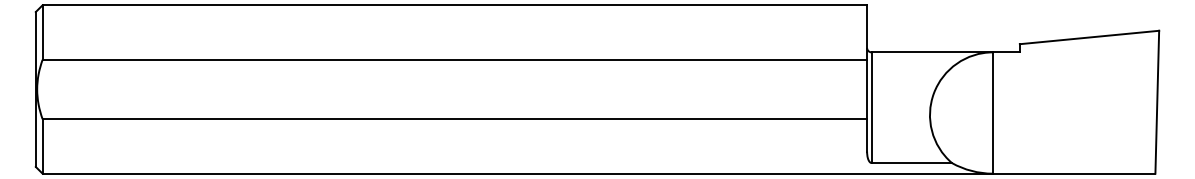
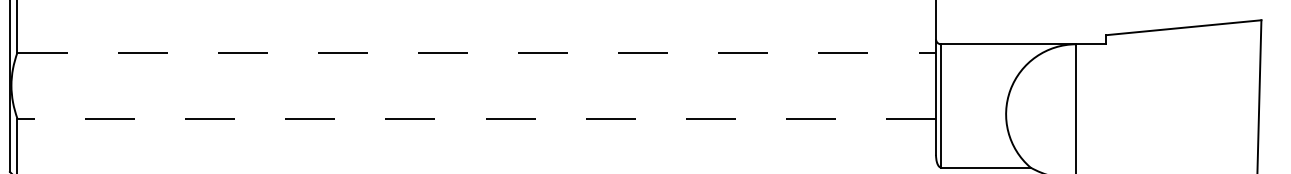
line: (455, 59) -> (477, 52), solid -> dashed
line: (454, 119) -> (476, 119), solid -> dashed

